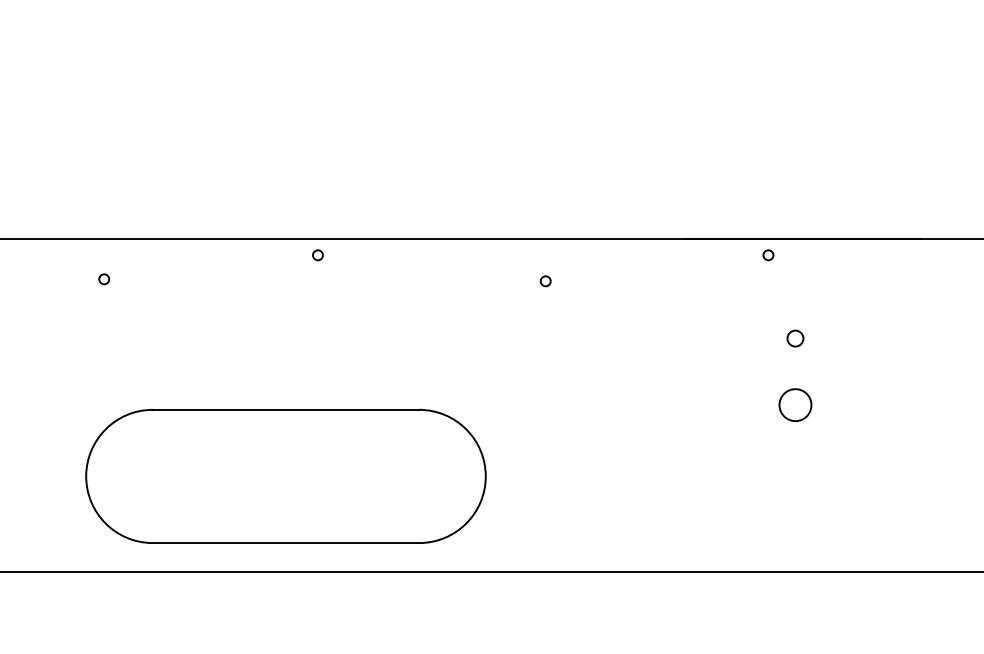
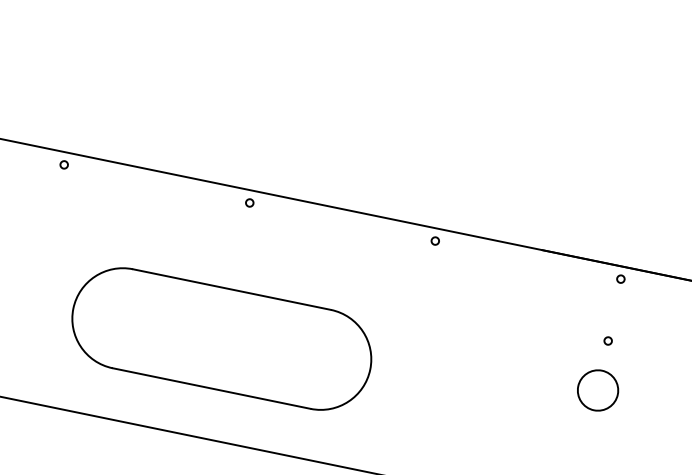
circle: (317, 255) -> (249, 203), moved
circle: (768, 255) -> (620, 279), moved
circle: (104, 279) -> (64, 165), moved
circle: (545, 281) -> (435, 241), moved
circle: (795, 338) -> (608, 340), size x0.62
circle: (795, 404) -> (598, 390), size x1.67
part: (285, 476) -> (221, 339), moved

